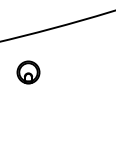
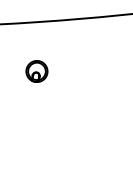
part: (28, 72) -> (36, 71), size x0.71

